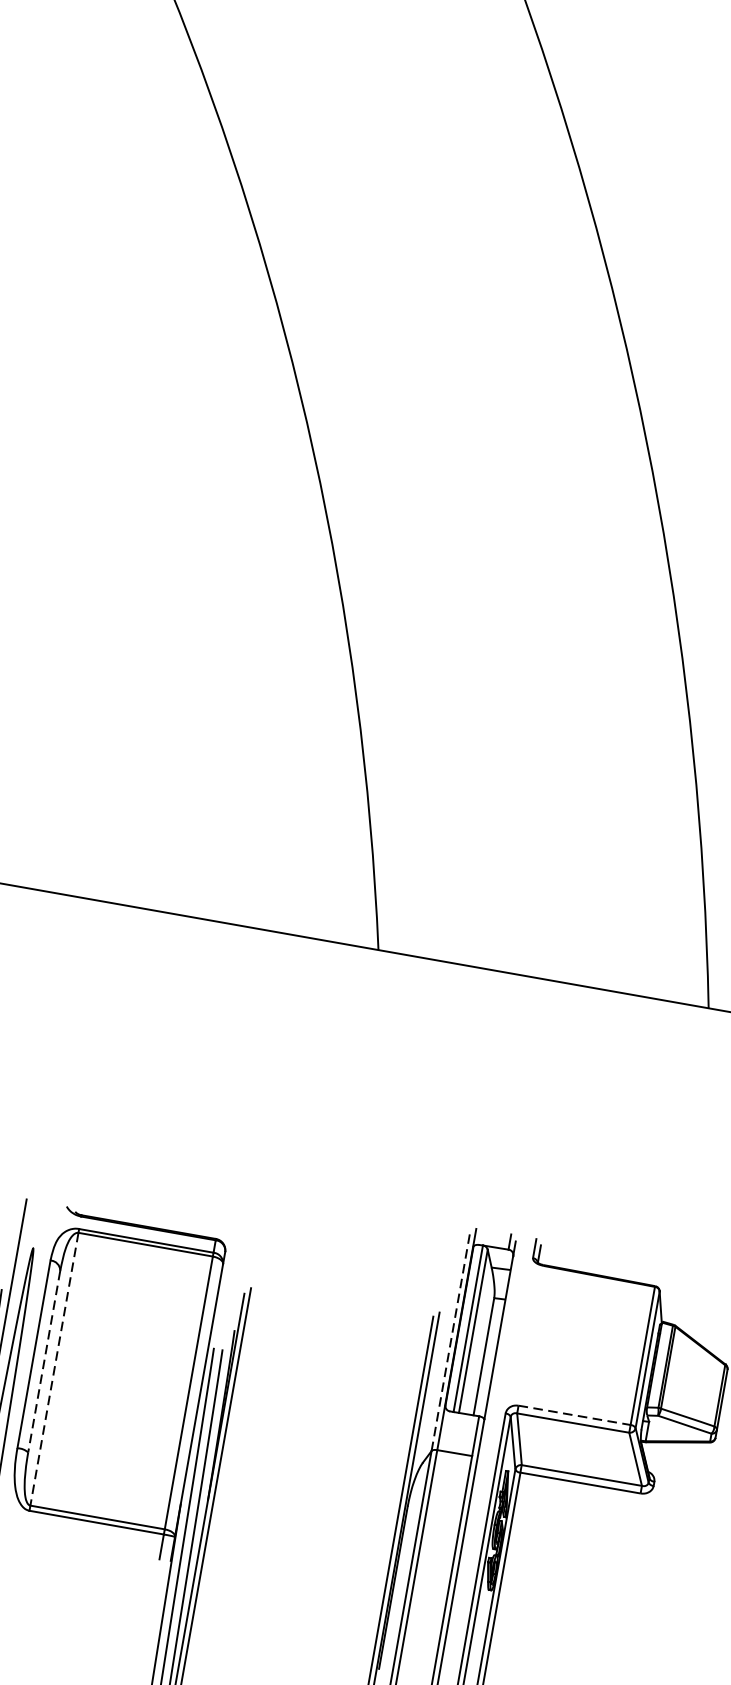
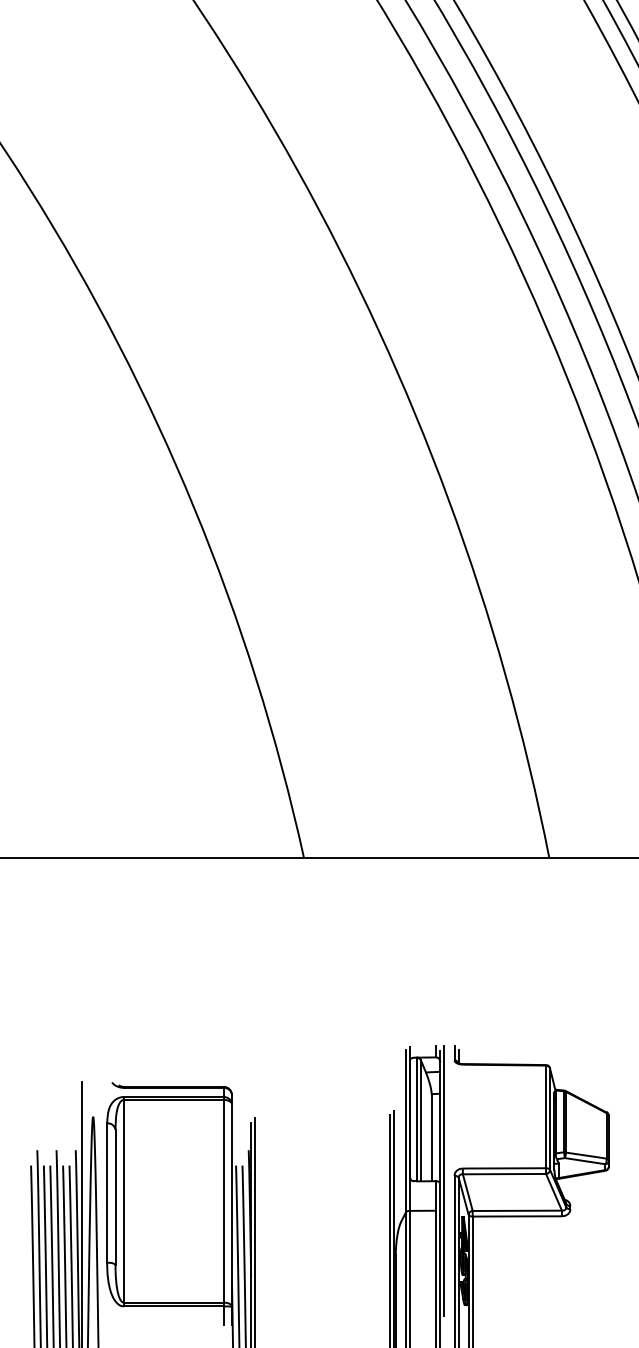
line: (450, 1340) -> (405, 1130), dashed -> solid
line: (44, 1362) -> (115, 1197), dashed -> solid
line: (53, 1369) -> (123, 1201), dashed -> solid
line: (574, 1415) -> (504, 1168), dashed -> solid
line: (491, 1417) -> (444, 1180), added

